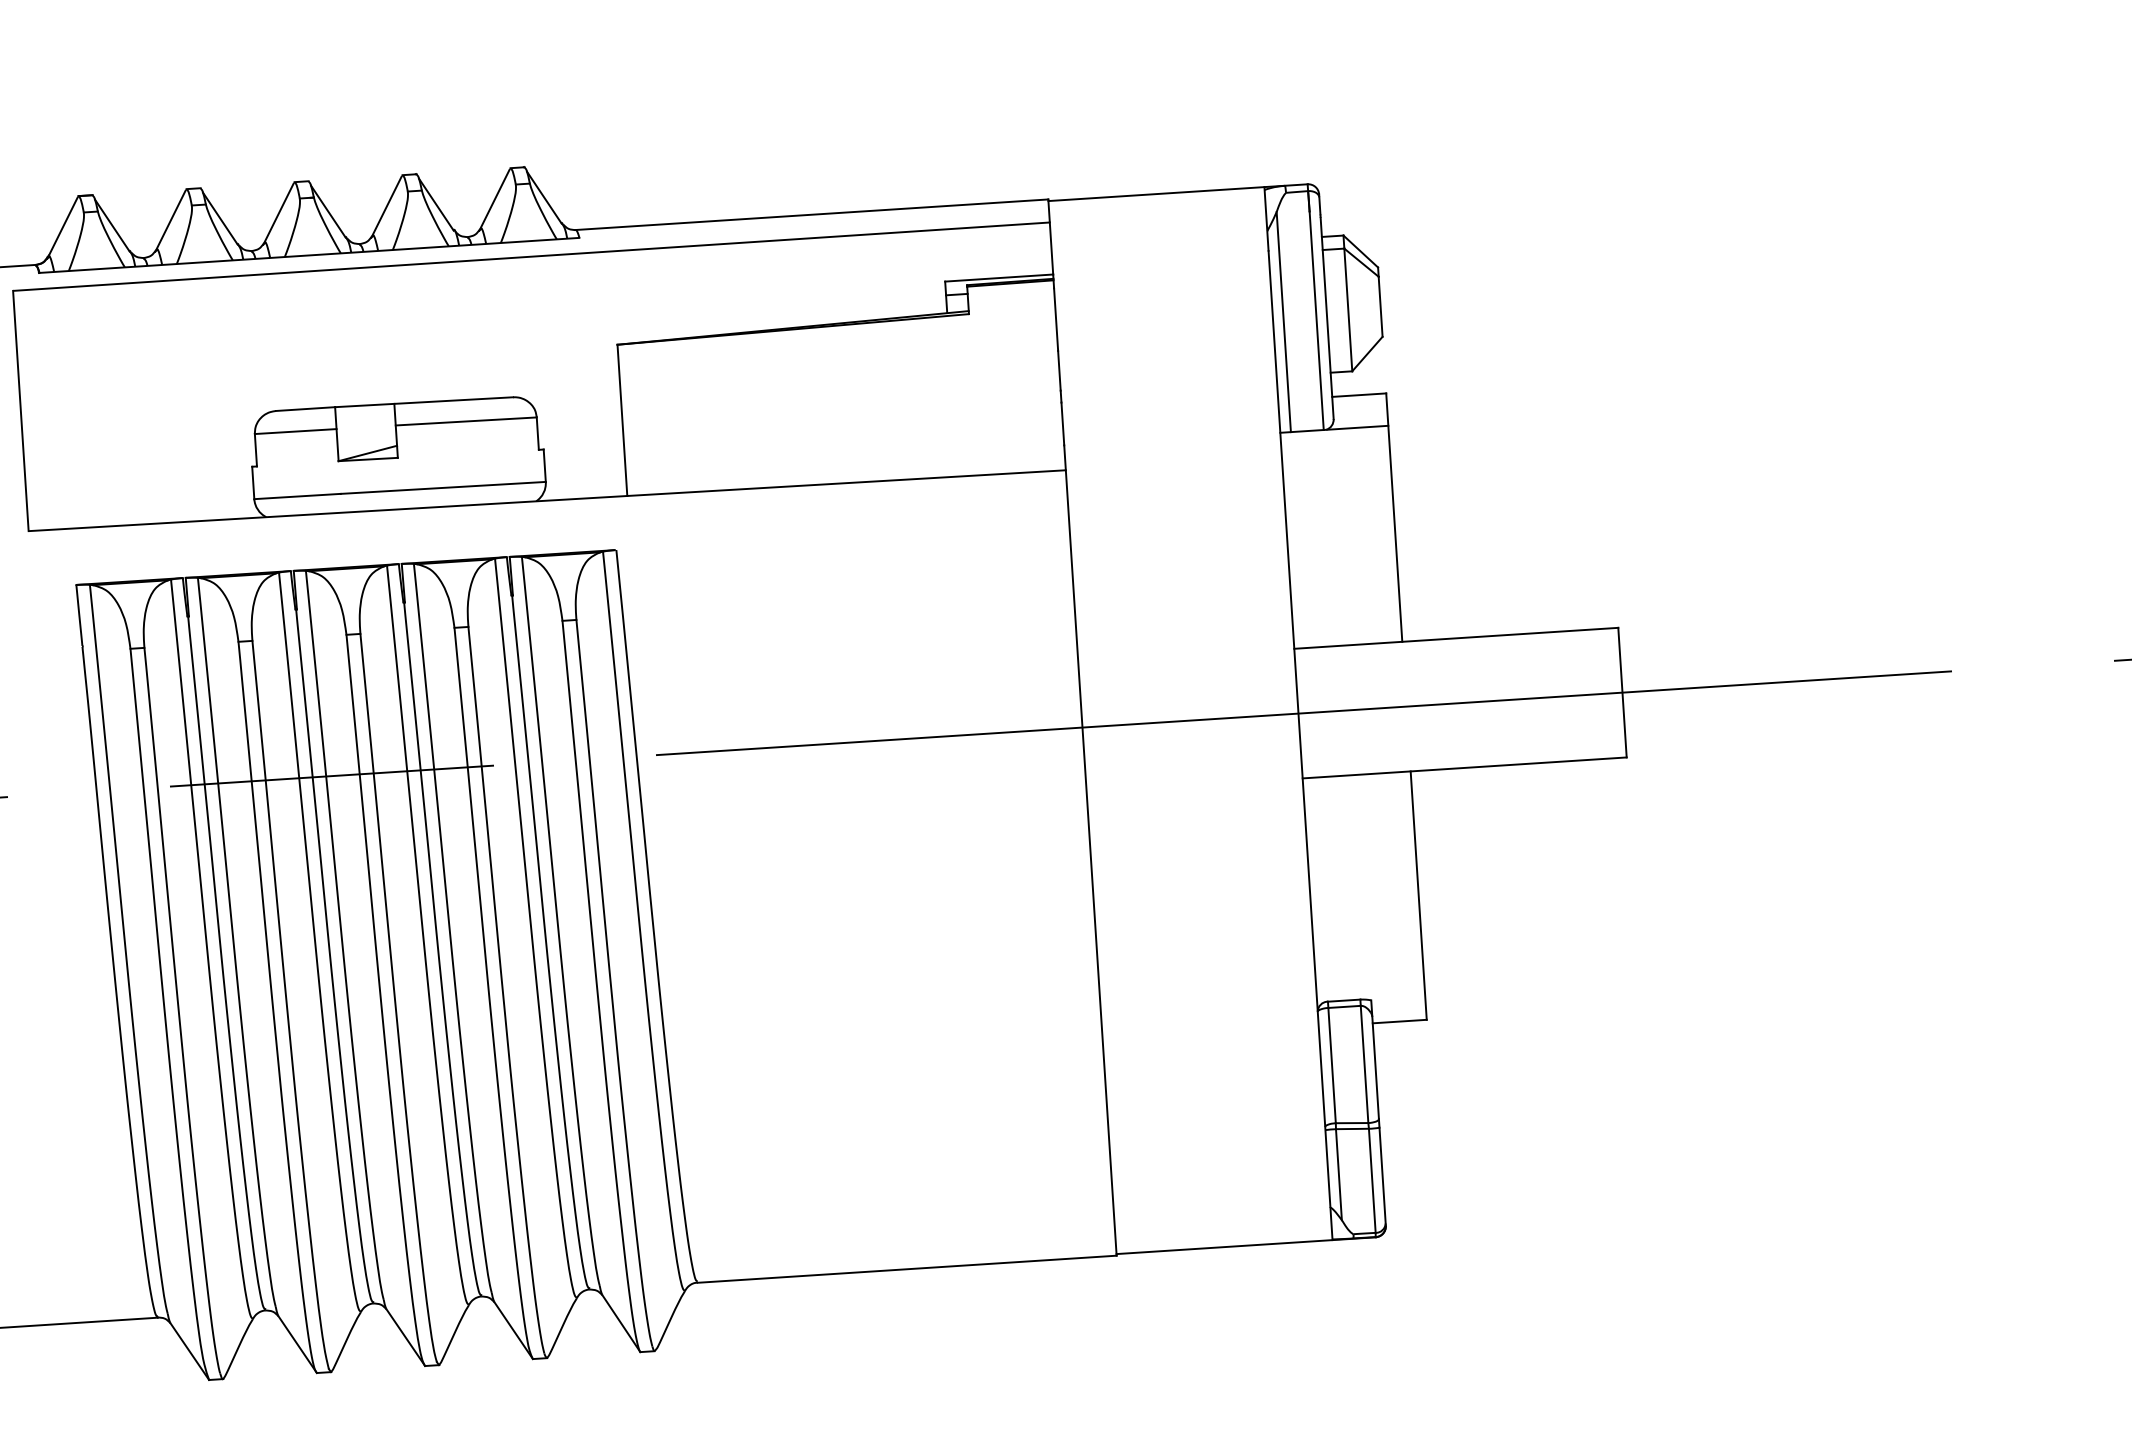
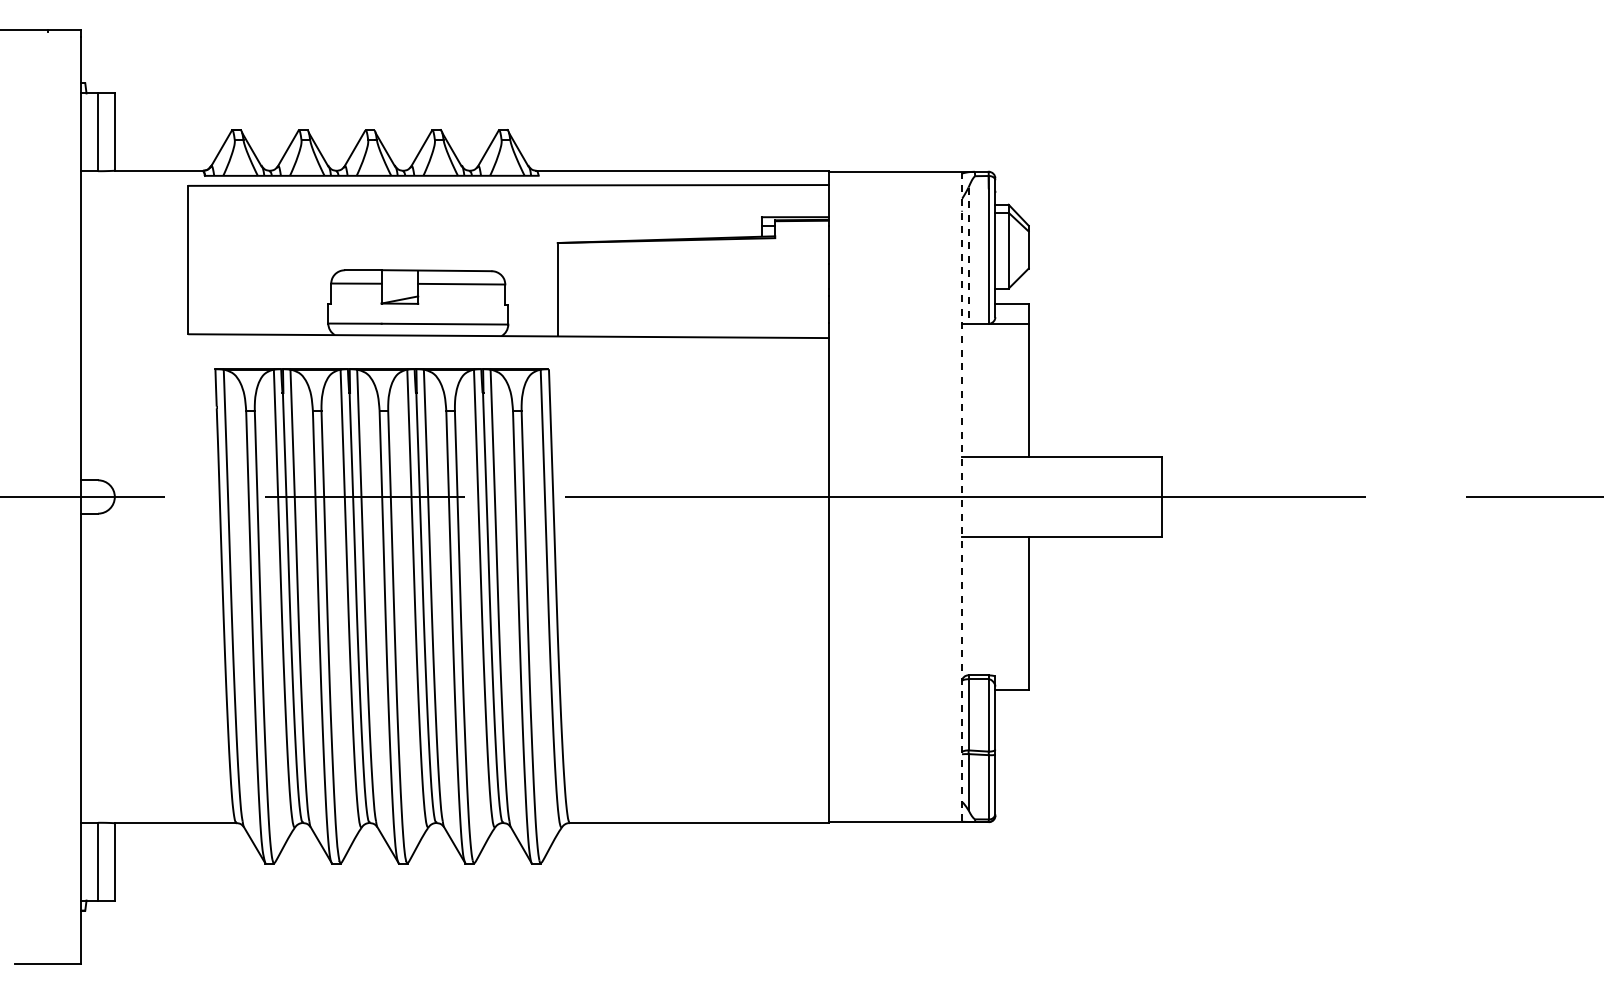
line: (1283, 321) -> (968, 255), solid -> dashed
line: (1299, 714) -> (962, 497), solid -> dashed

